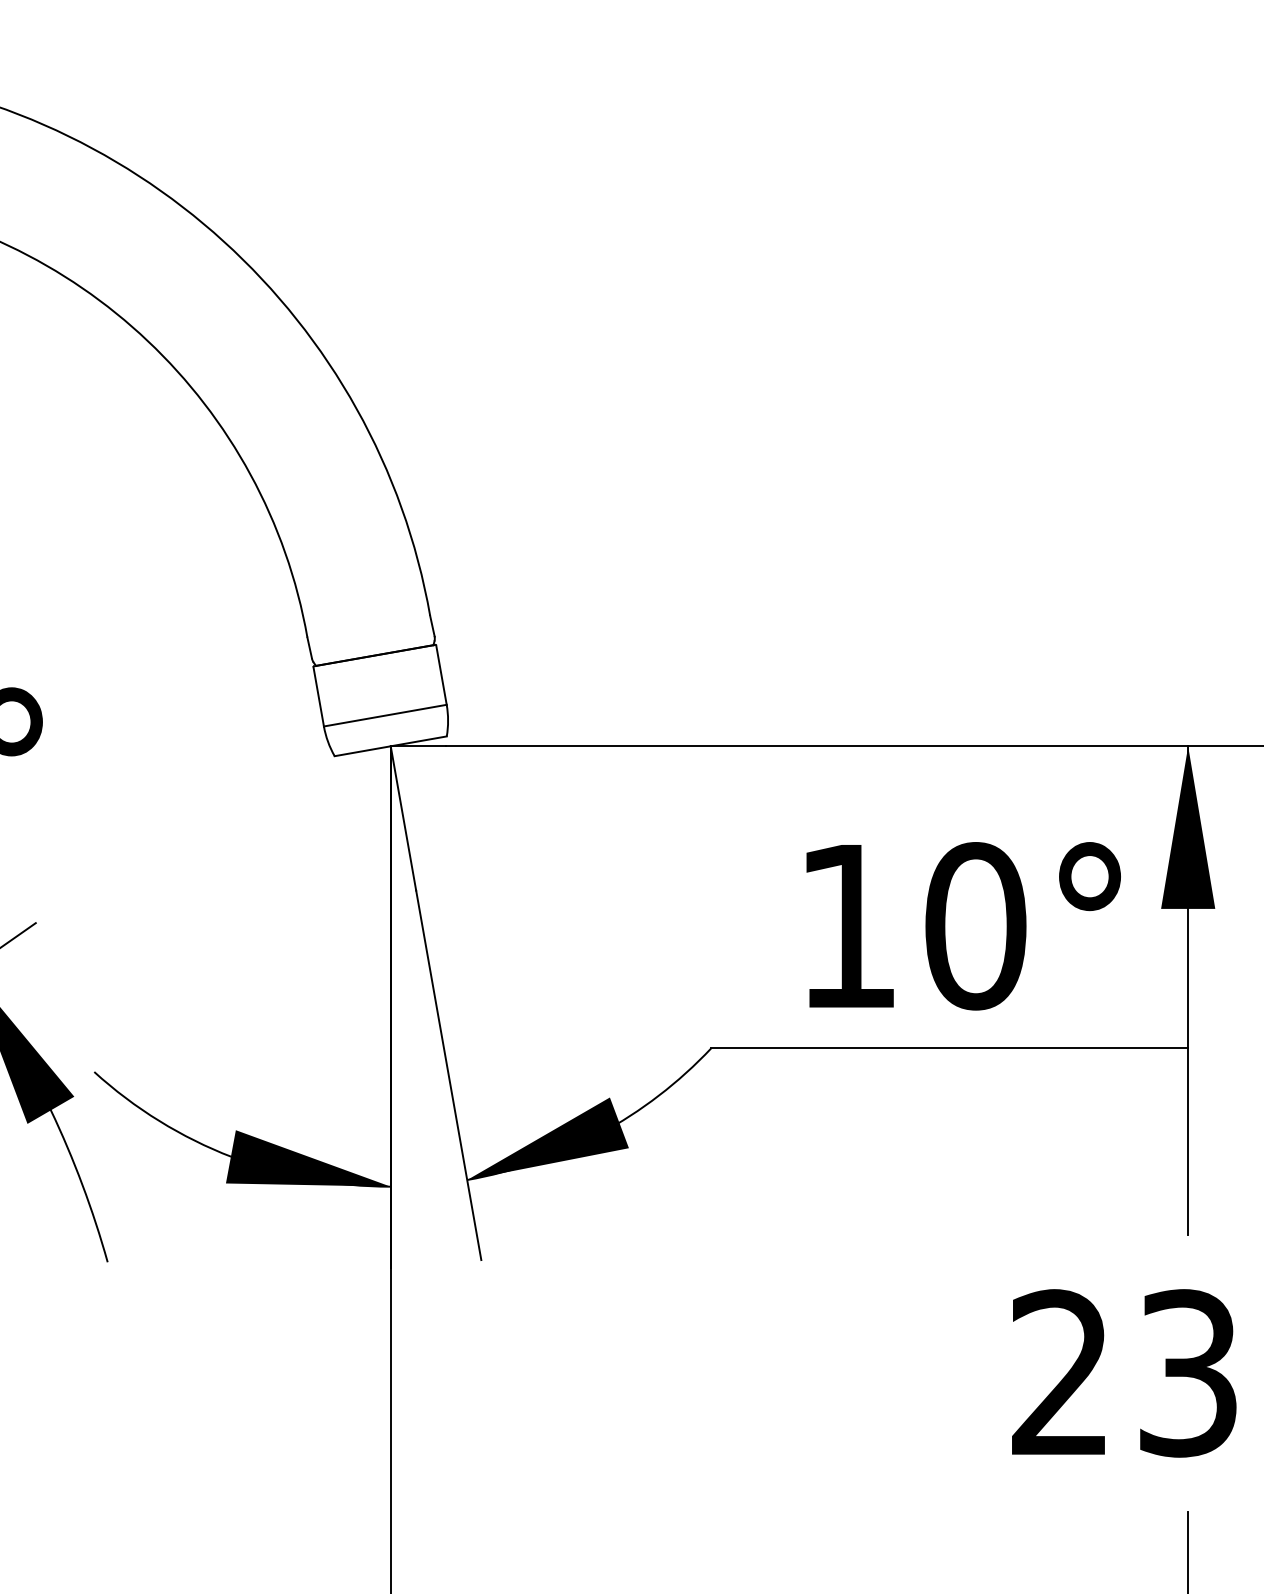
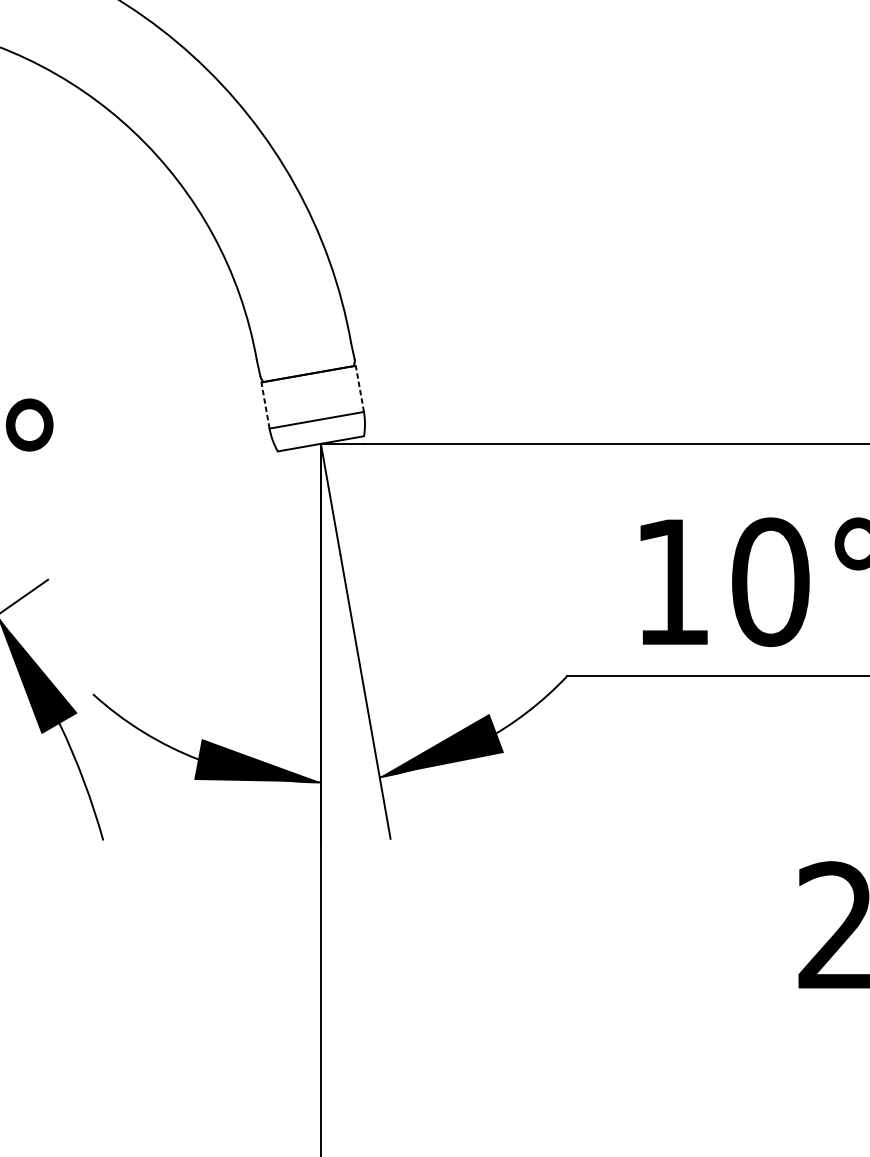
line: (441, 674) -> (359, 388), solid -> dashed
line: (318, 696) -> (265, 405), solid -> dashed

